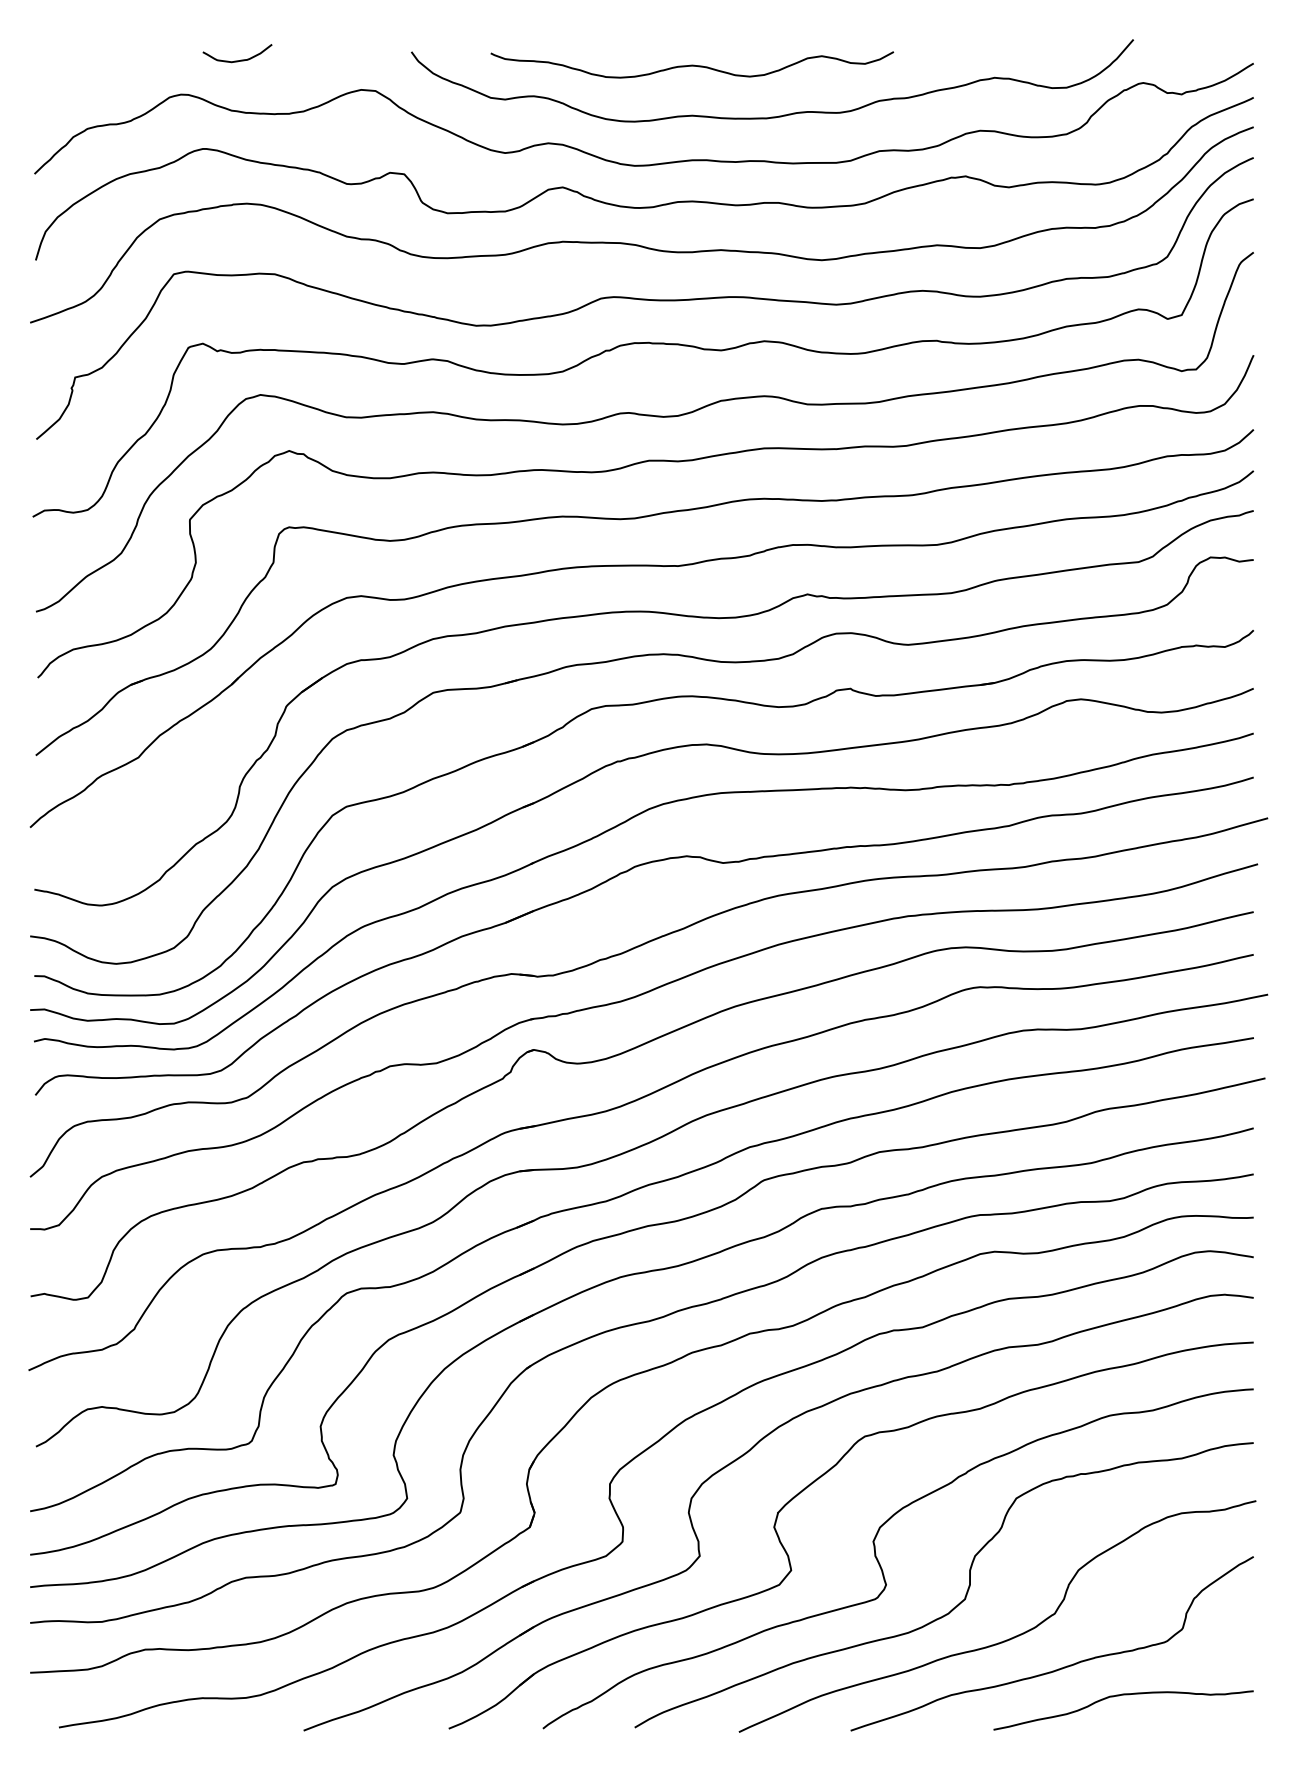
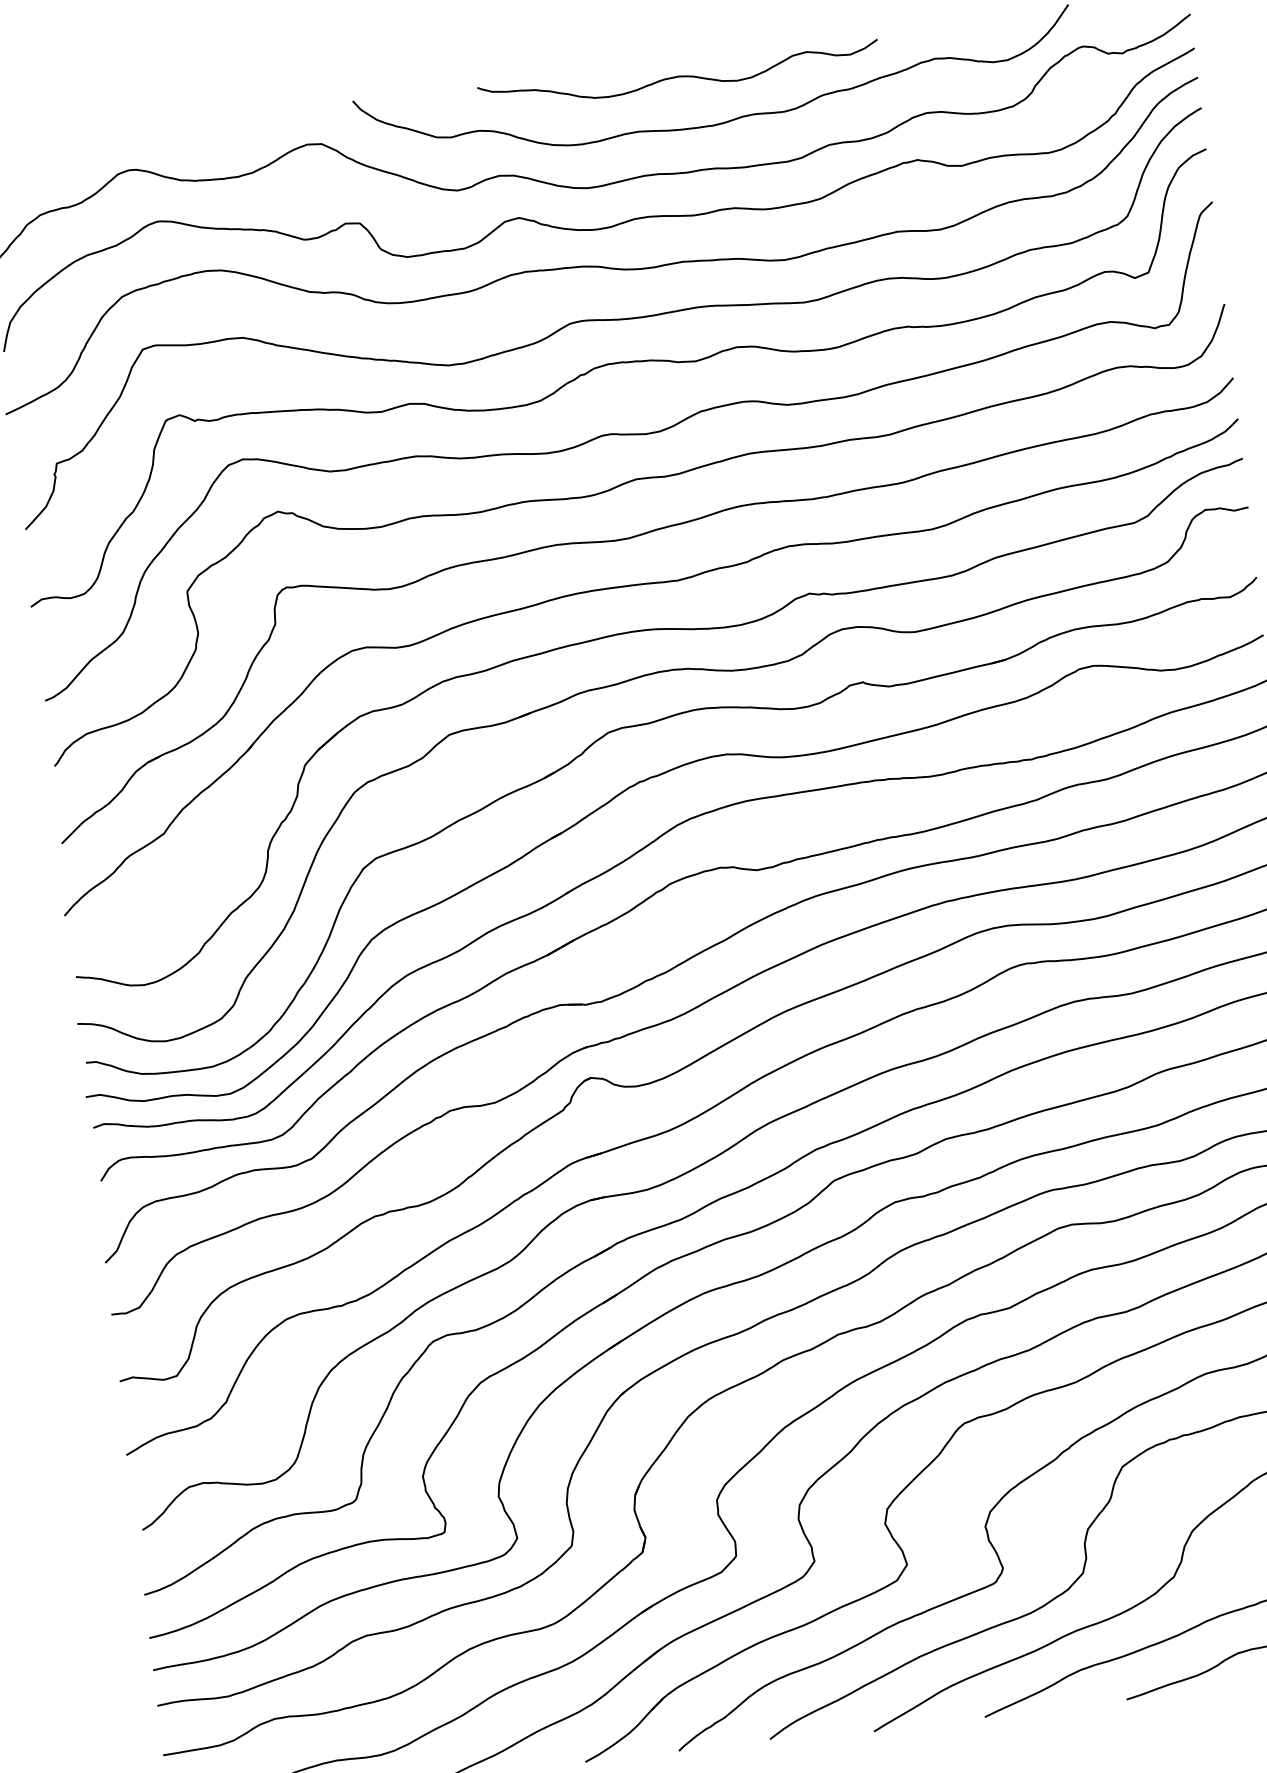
curve: (240, 59) -> (183, 128), removed
curve: (692, 64) -> (679, 75), moved

